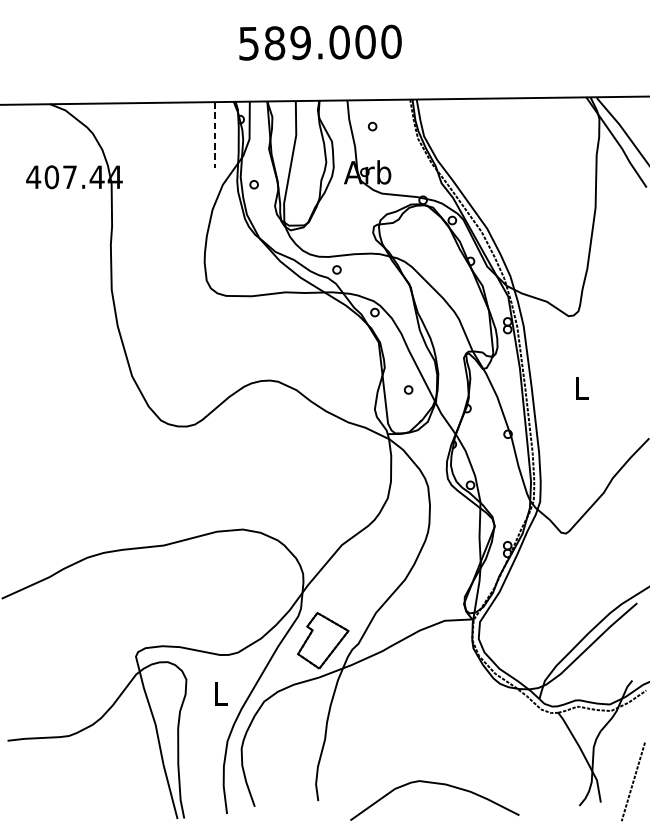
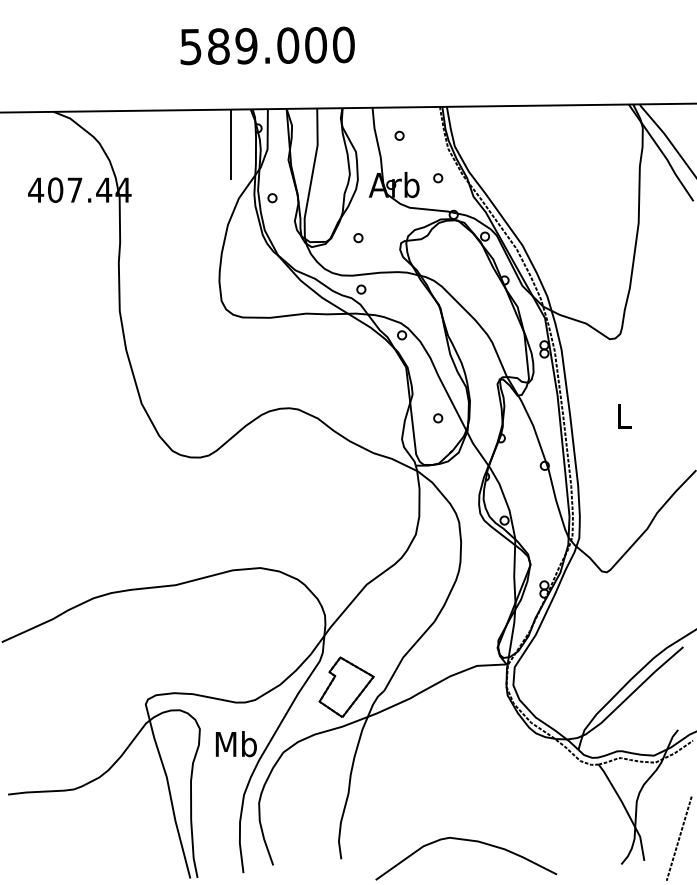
text: (320, 42) -> (267, 45), moved
line: (214, 135) -> (230, 145), dashed -> solid
part: (408, 166) -> (438, 178), added
part: (334, 222) -> (358, 238), added
text: (219, 694) -> (235, 744), L -> Mb

